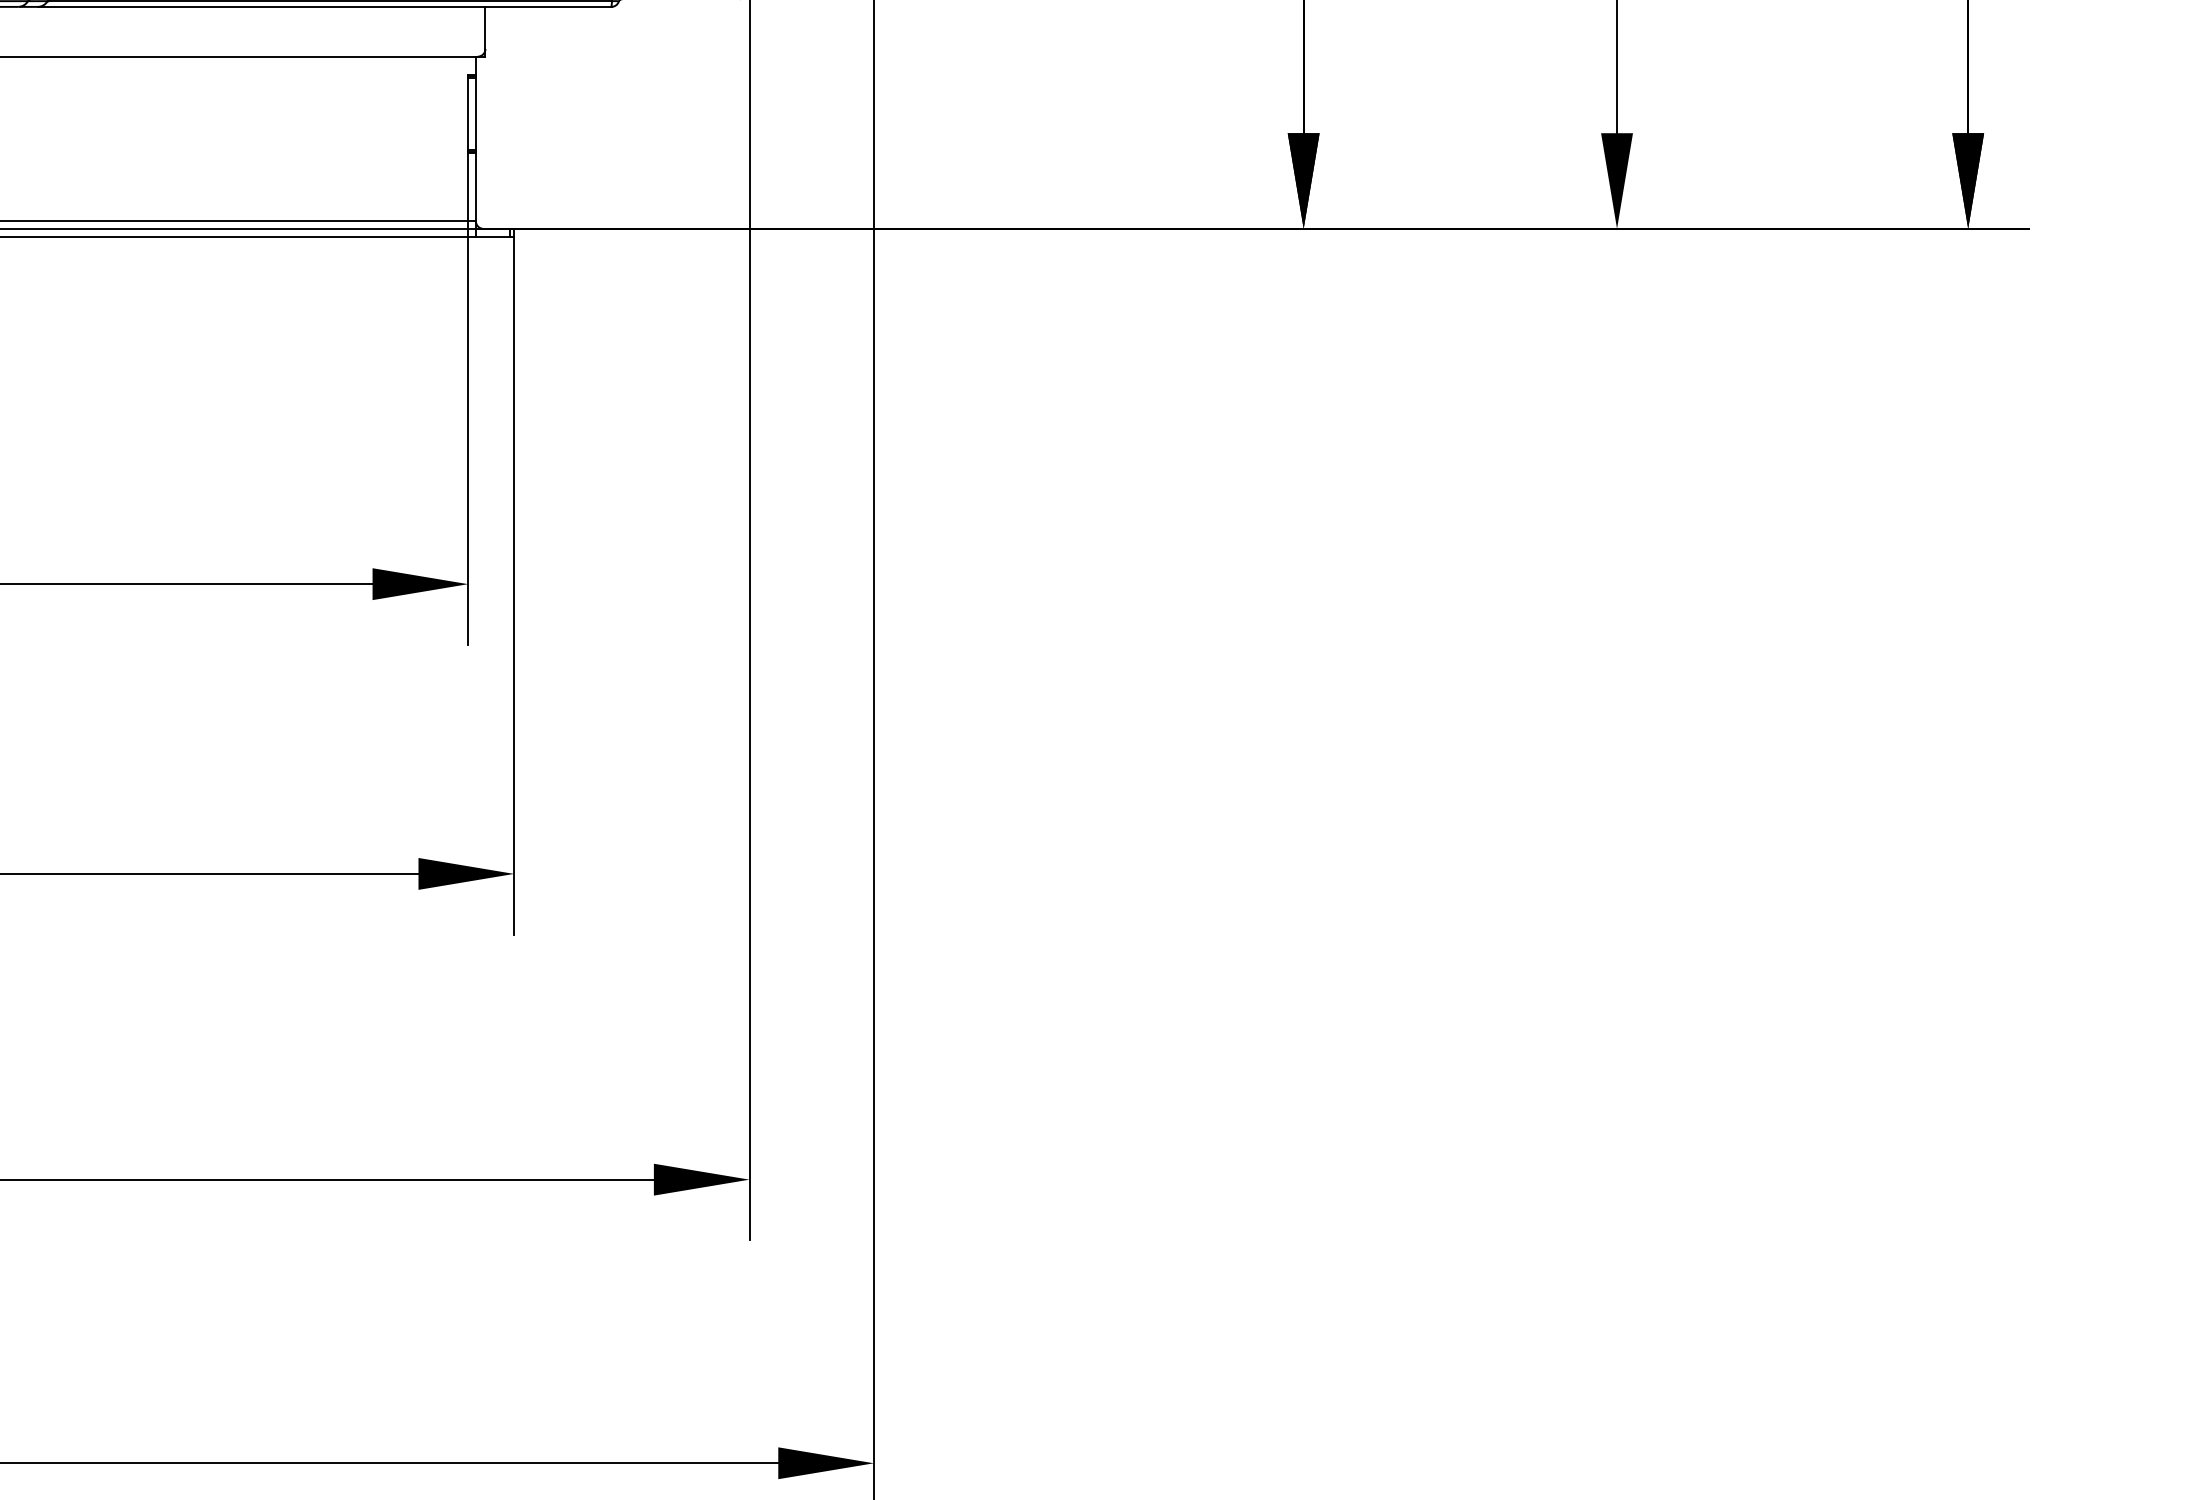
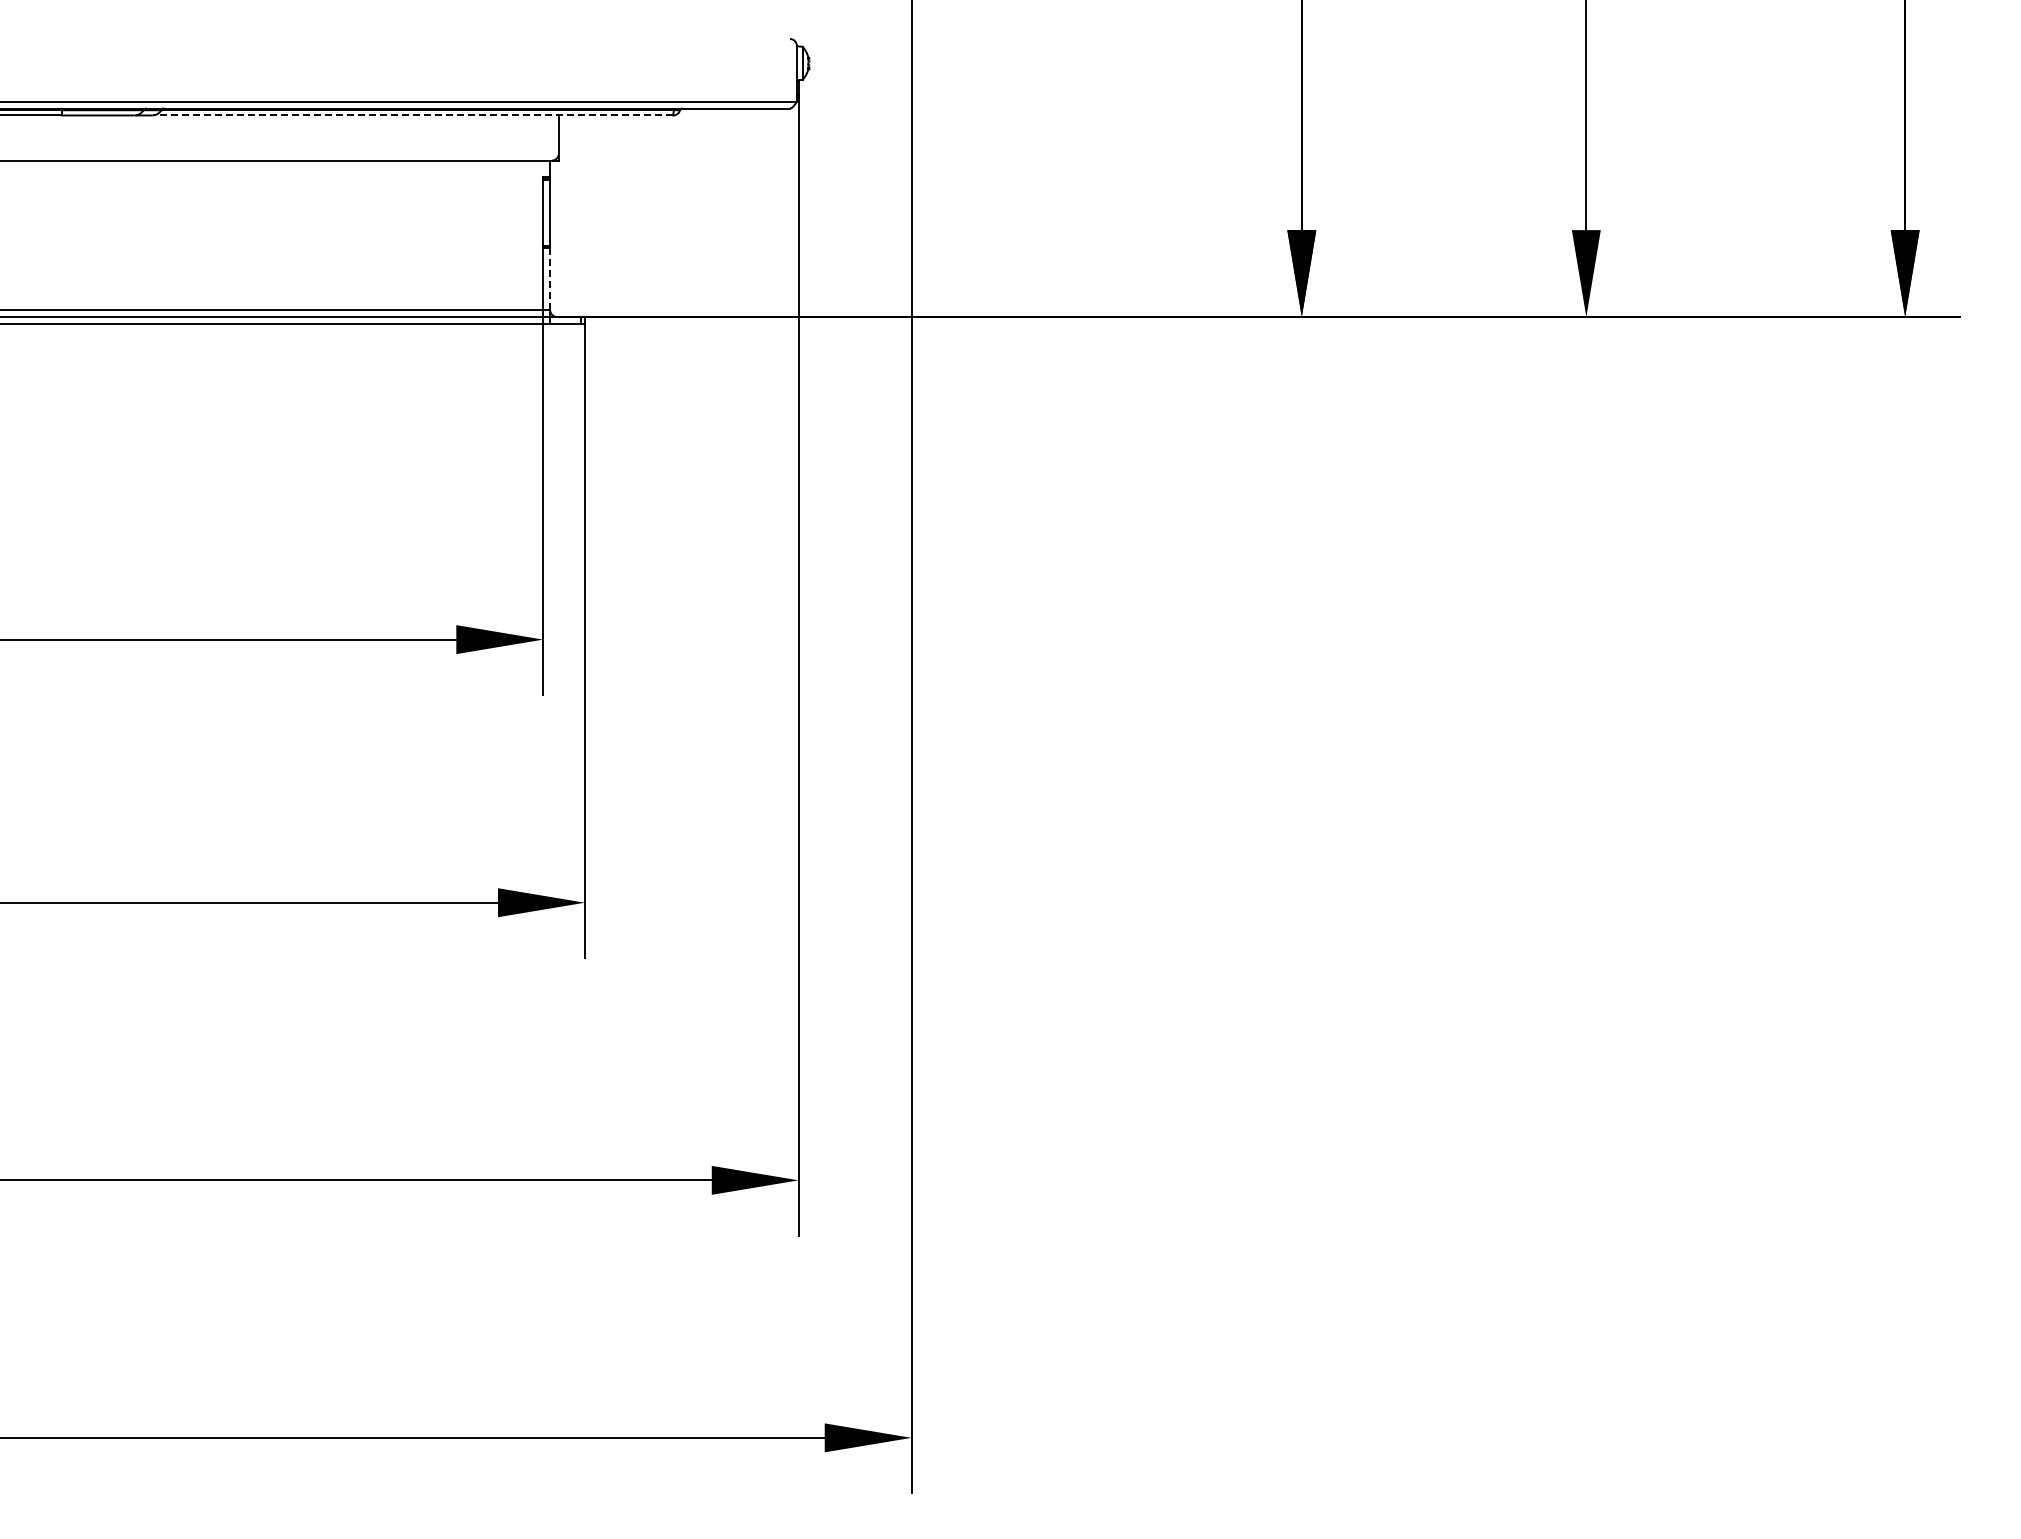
line: (324, 6) -> (412, 115), solid -> dashed
line: (476, 187) -> (550, 279), solid -> dashed

